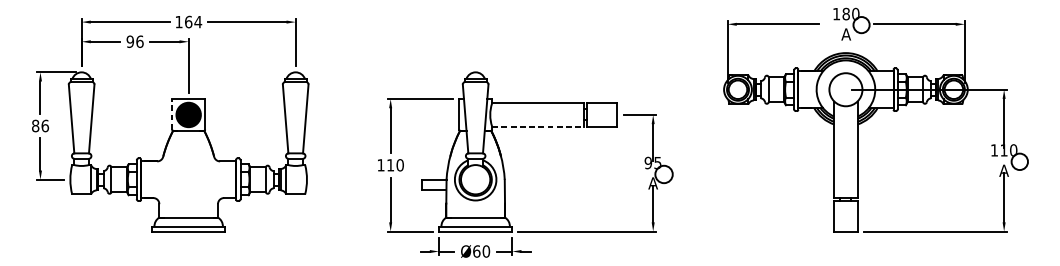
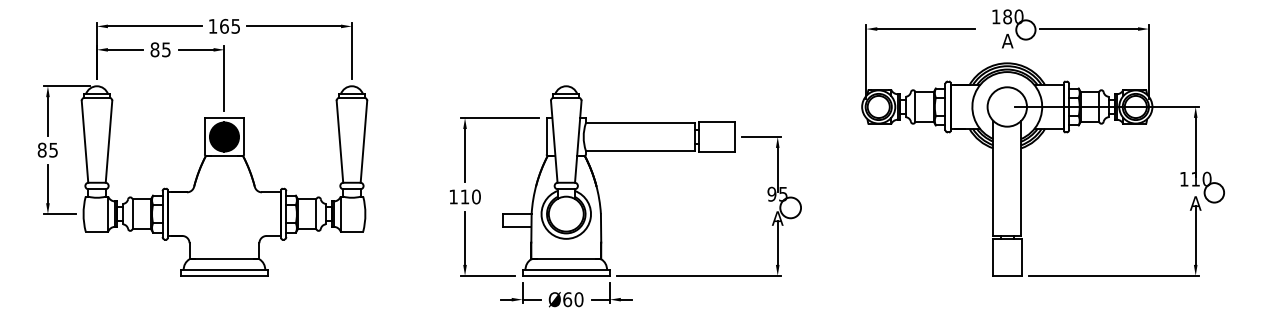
text: (197, 22) -> (235, 26), 164 -> 165
text: (134, 41) -> (160, 49), 96 -> 85
line: (171, 113) -> (204, 135), dashed -> solid
text: (45, 125) -> (53, 149), 86 -> 85
line: (537, 126) -> (640, 150), dashed -> solid

